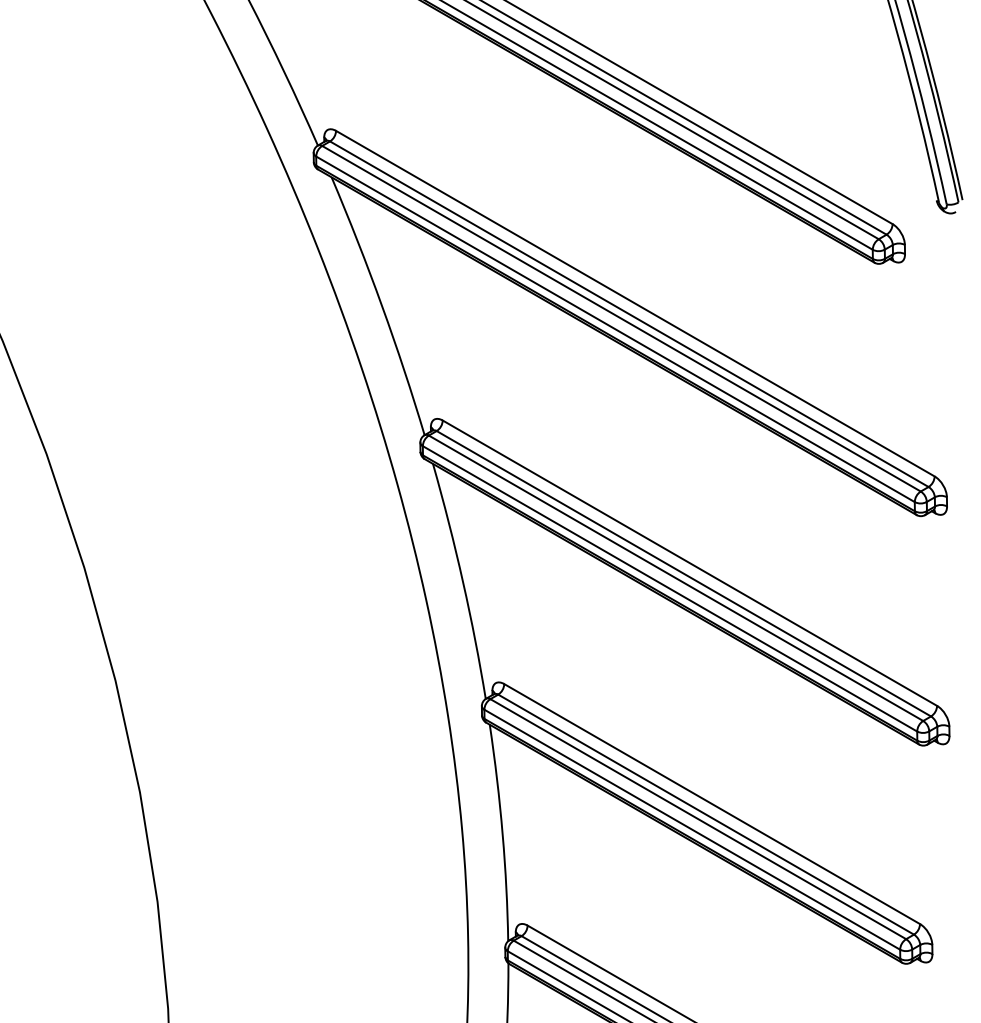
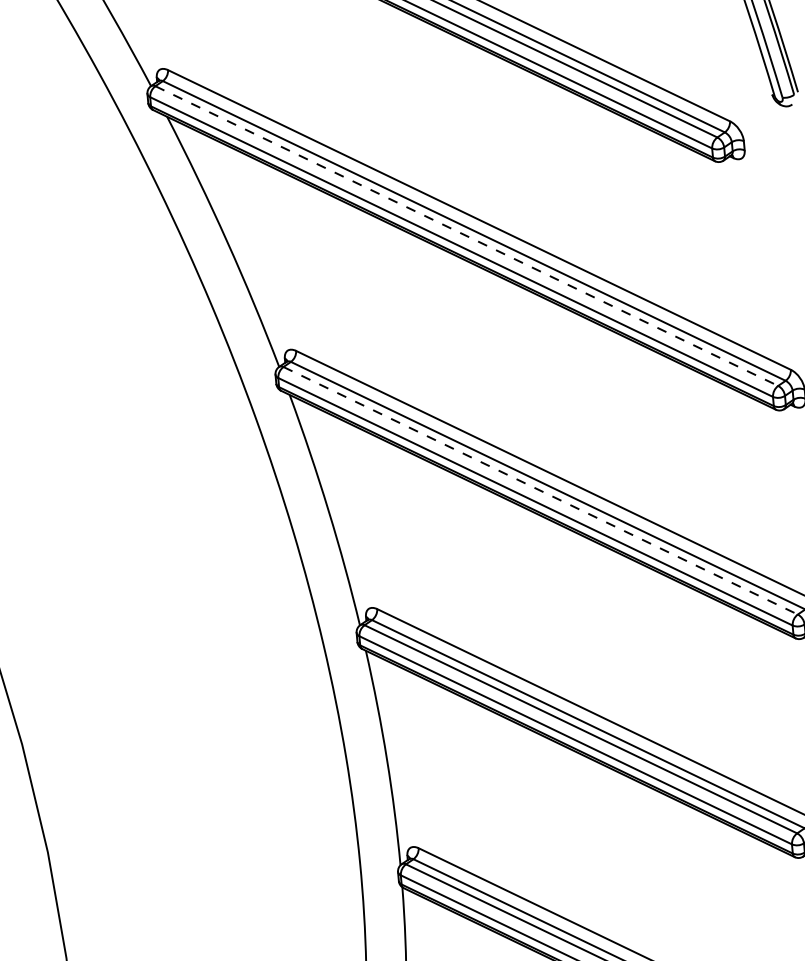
line: (621, 318) -> (466, 235), solid -> dashed
line: (676, 578) -> (541, 490), solid -> dashed

